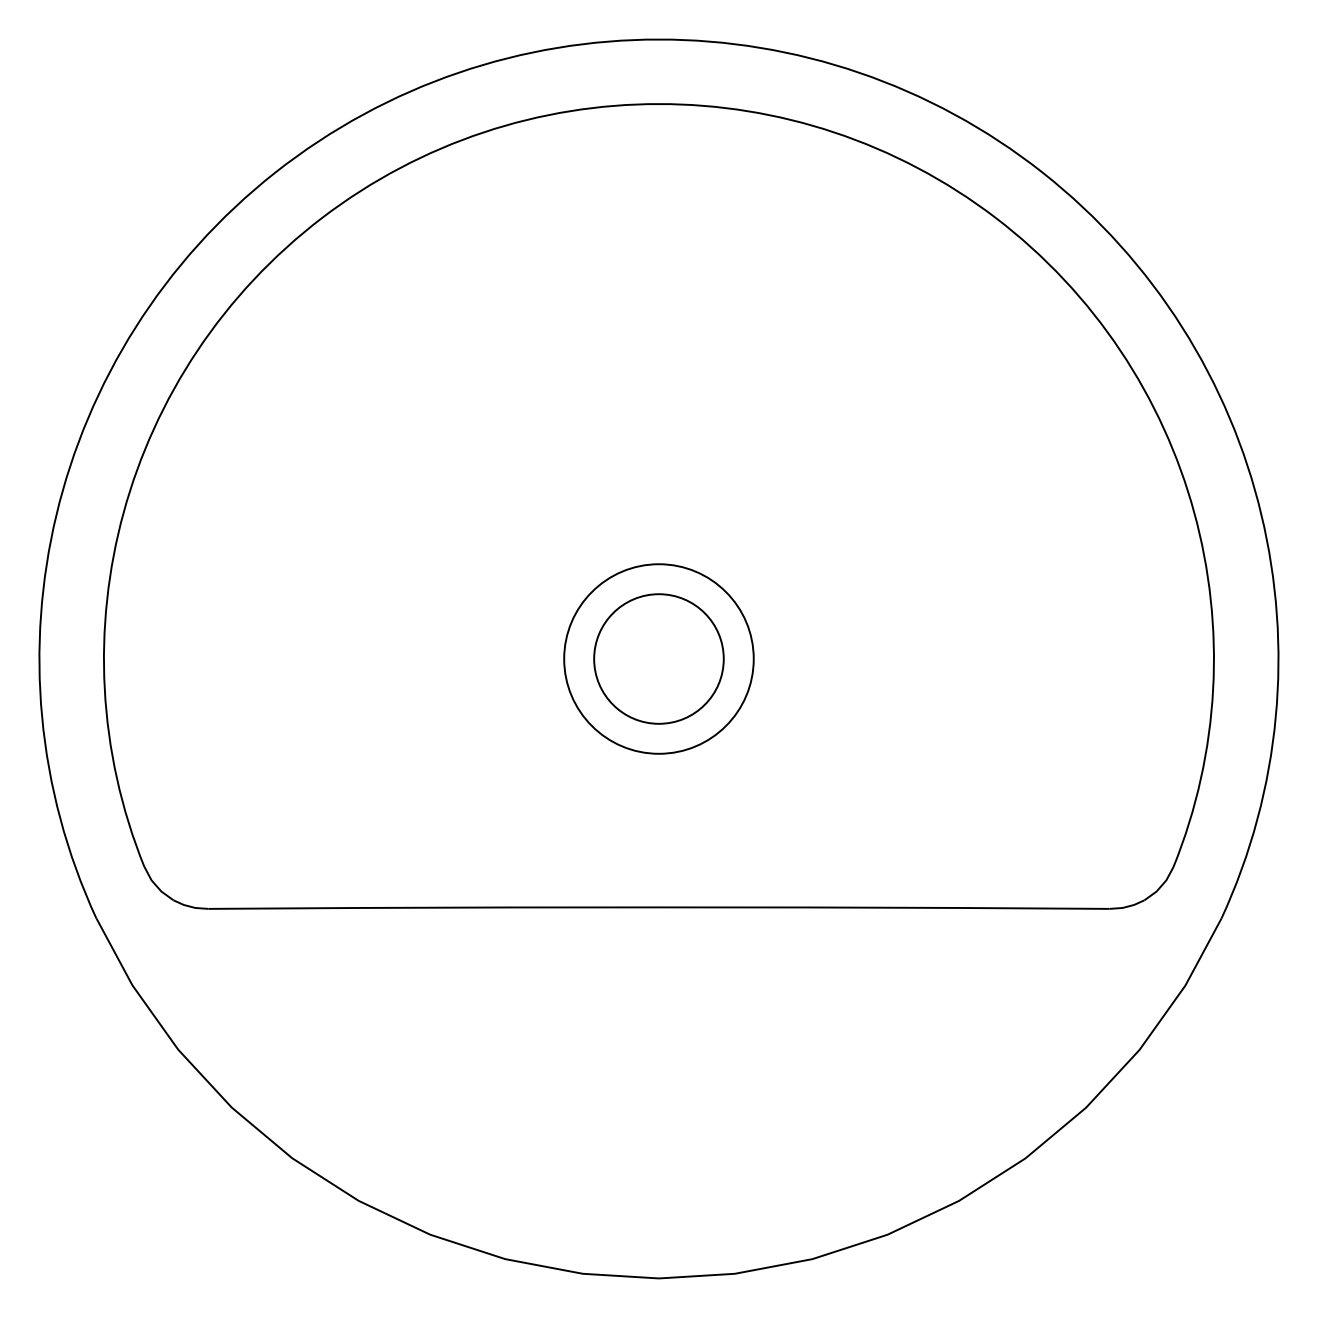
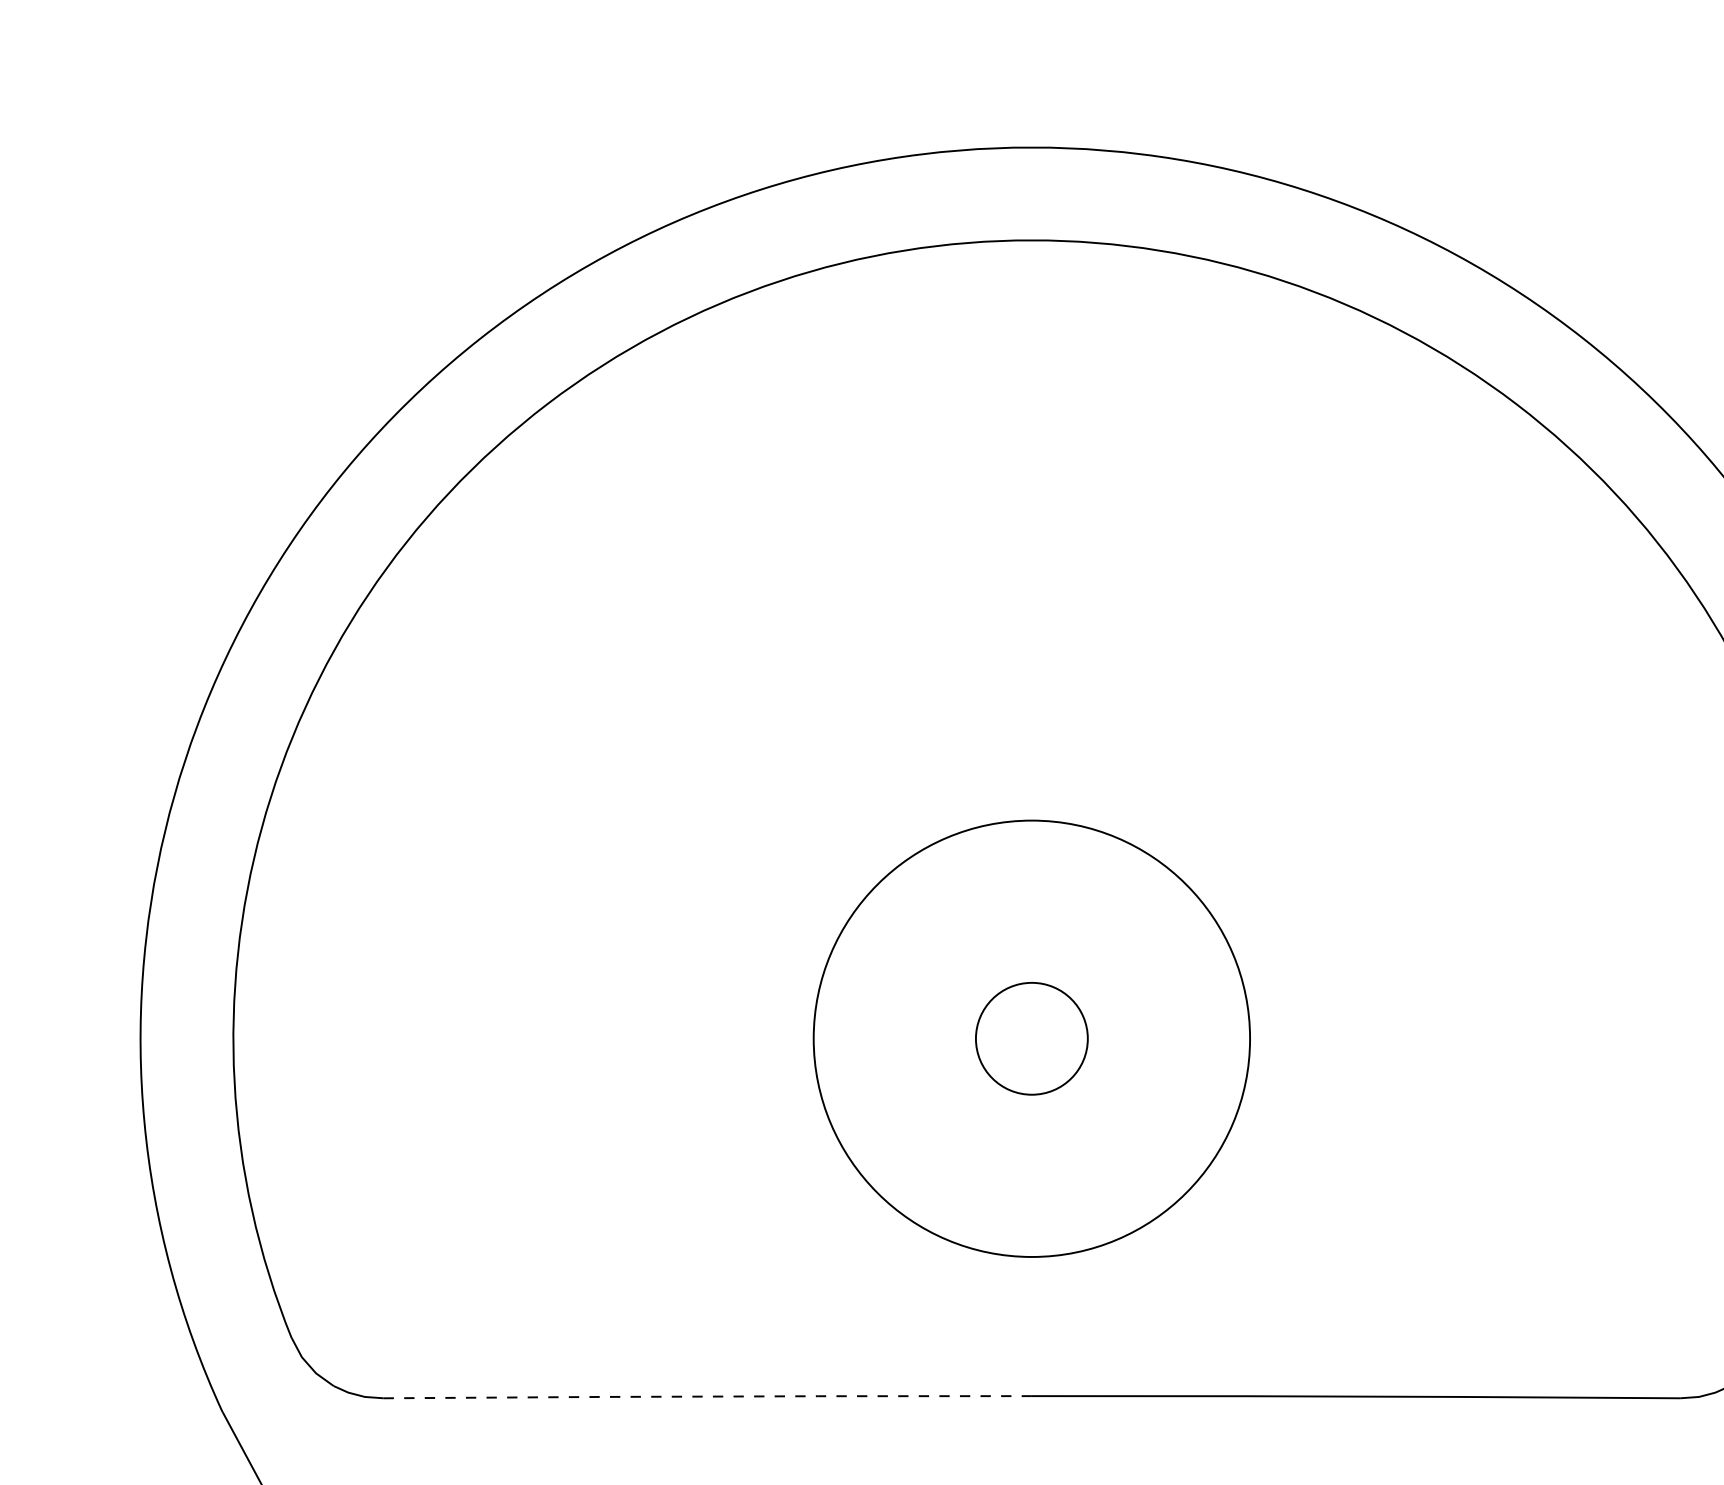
circle: (658, 658) -> (1031, 1038), size x0.6
circle: (658, 658) -> (1031, 1038), size x1.6
line: (433, 907) -> (707, 1396), solid -> dashed

